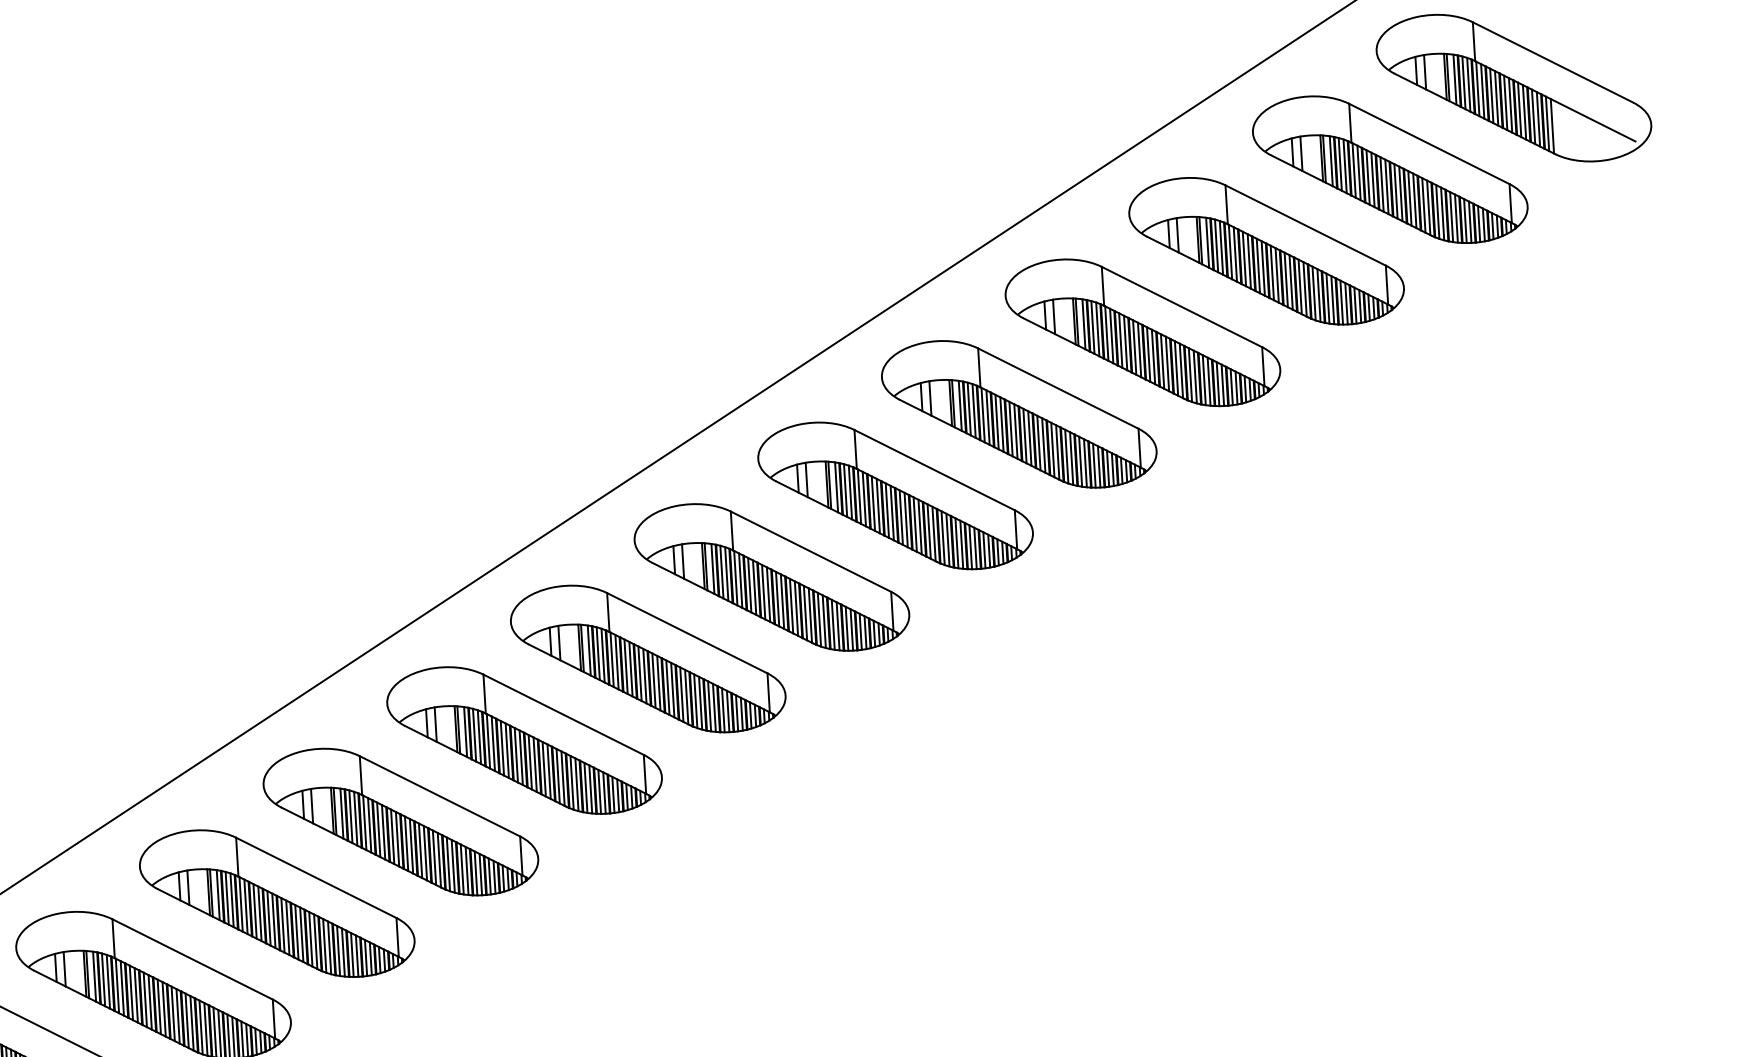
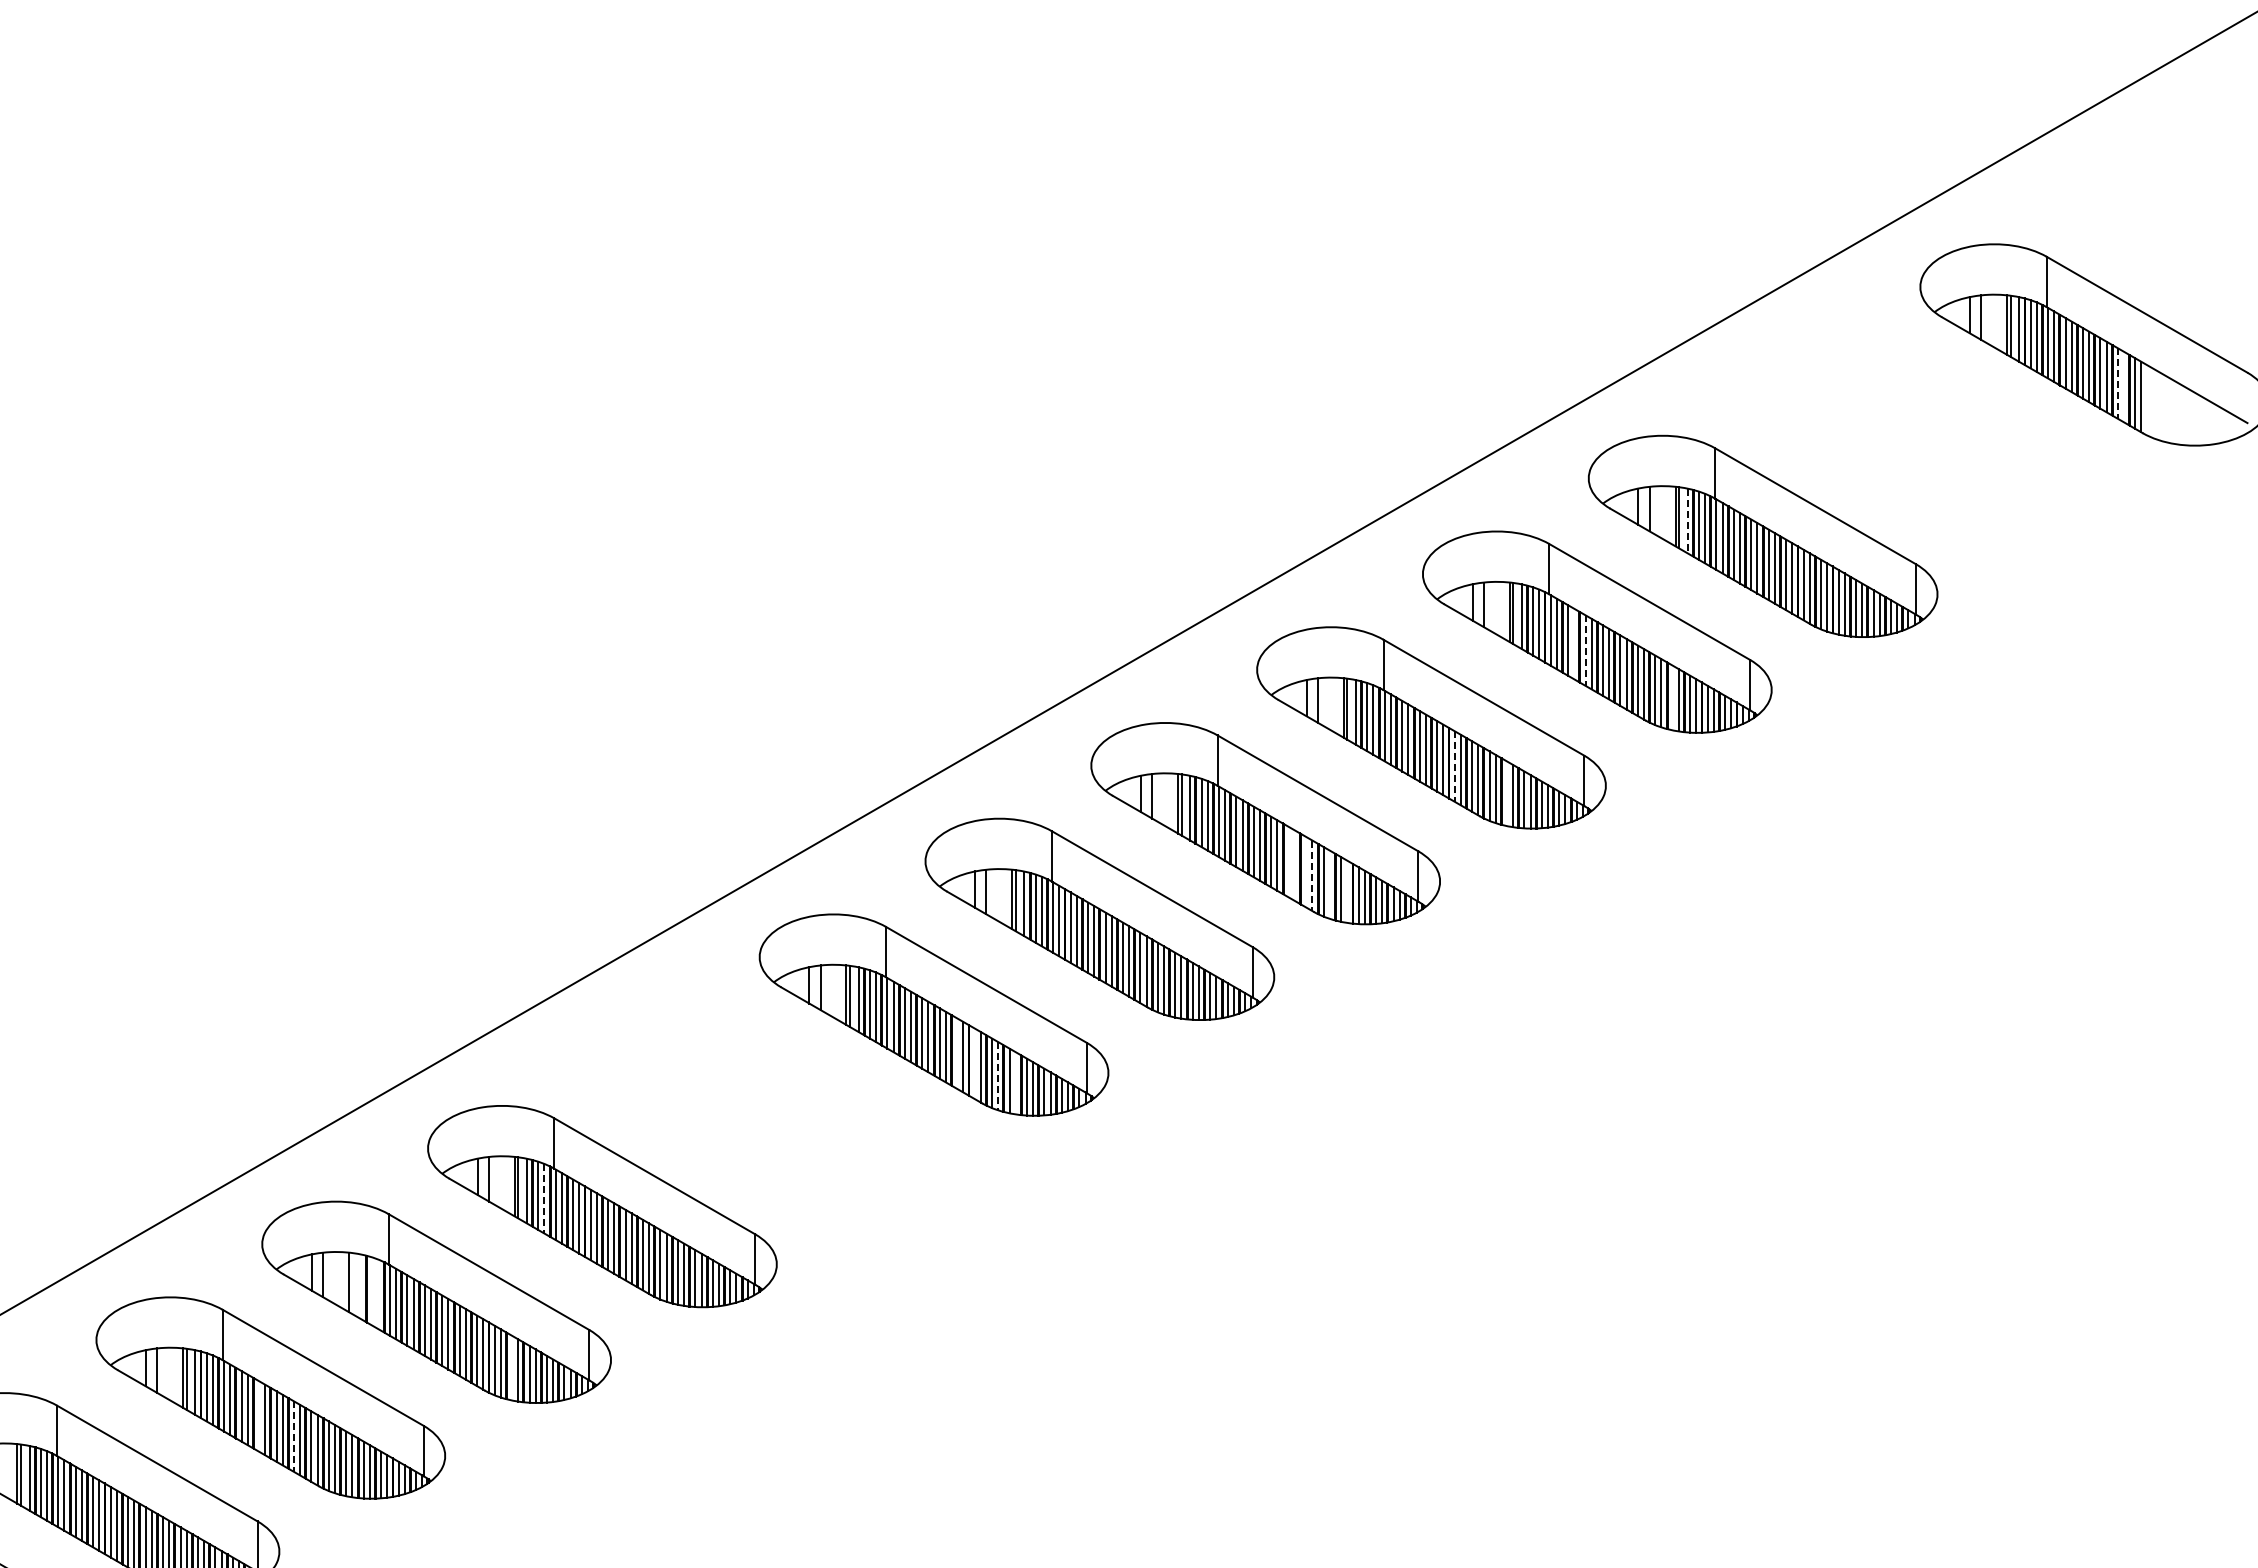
line: (1533, 117) -> (2117, 384), solid -> dashed
line: (1538, 118) -> (2124, 386), removed
part: (1389, 169) -> (1928, 440), removed
line: (1207, 243) -> (1687, 521), solid -> dashed
line: (1125, 342) -> (1574, 643), removed
line: (1134, 348) -> (1585, 651), solid -> dashed
line: (1204, 379) -> (1672, 697), removed
line: (1038, 443) -> (1454, 766), solid -> dashed
line: (1080, 461) -> (1507, 793), removed
line: (914, 524) -> (1288, 861), removed
line: (919, 526) -> (1294, 865), removed
line: (929, 531) -> (1306, 872), removed
line: (934, 534) -> (1312, 876), solid -> dashed
line: (947, 539) -> (1329, 884), removed
line: (961, 544) -> (1347, 891), removed
line: (668, 687) -> (957, 1053), removed
line: (681, 694) -> (974, 1063), removed
line: (700, 703) -> (998, 1076), solid -> dashed
line: (714, 708) -> (1015, 1083), removed
part: (524, 740) -> (768, 1110), removed
line: (355, 818) -> (544, 1198), solid -> dashed
line: (211, 892) -> (352, 1283), removed
line: (218, 894) -> (361, 1286), removed
line: (227, 898) -> (372, 1291), removed
line: (232, 900) -> (378, 1294), removed
line: (338, 950) -> (512, 1367), removed
line: (145, 999) -> (259, 1416), removed
line: (172, 1014) -> (293, 1437), solid -> dashed

